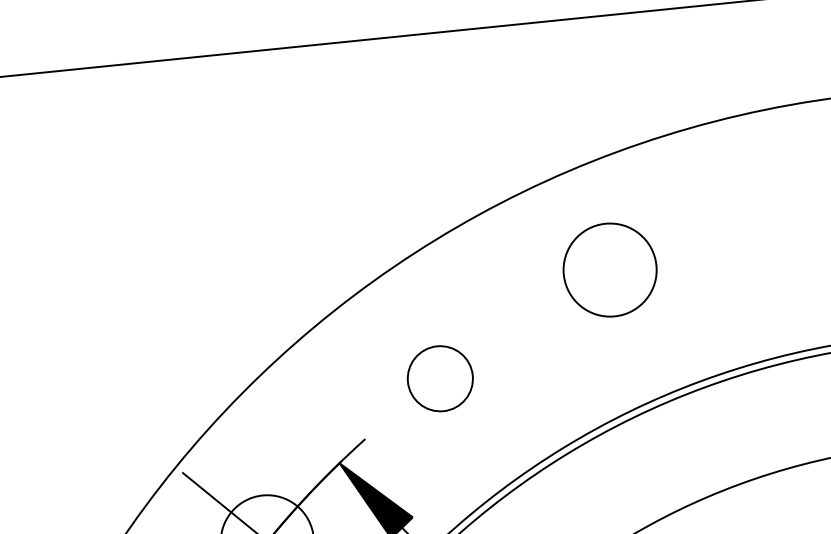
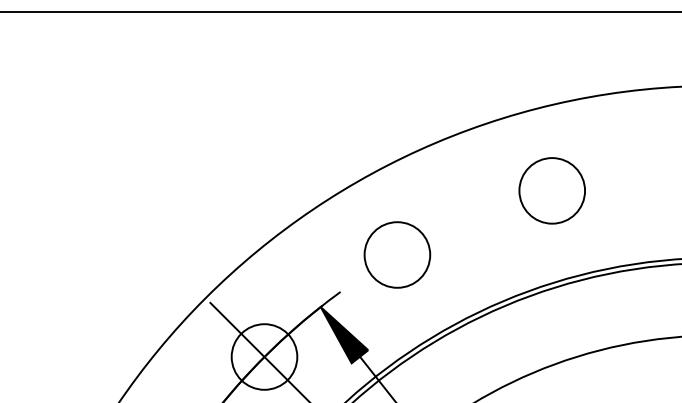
circle: (609, 269) -> (551, 190), moved
circle: (440, 378) -> (397, 254), size x1.43

